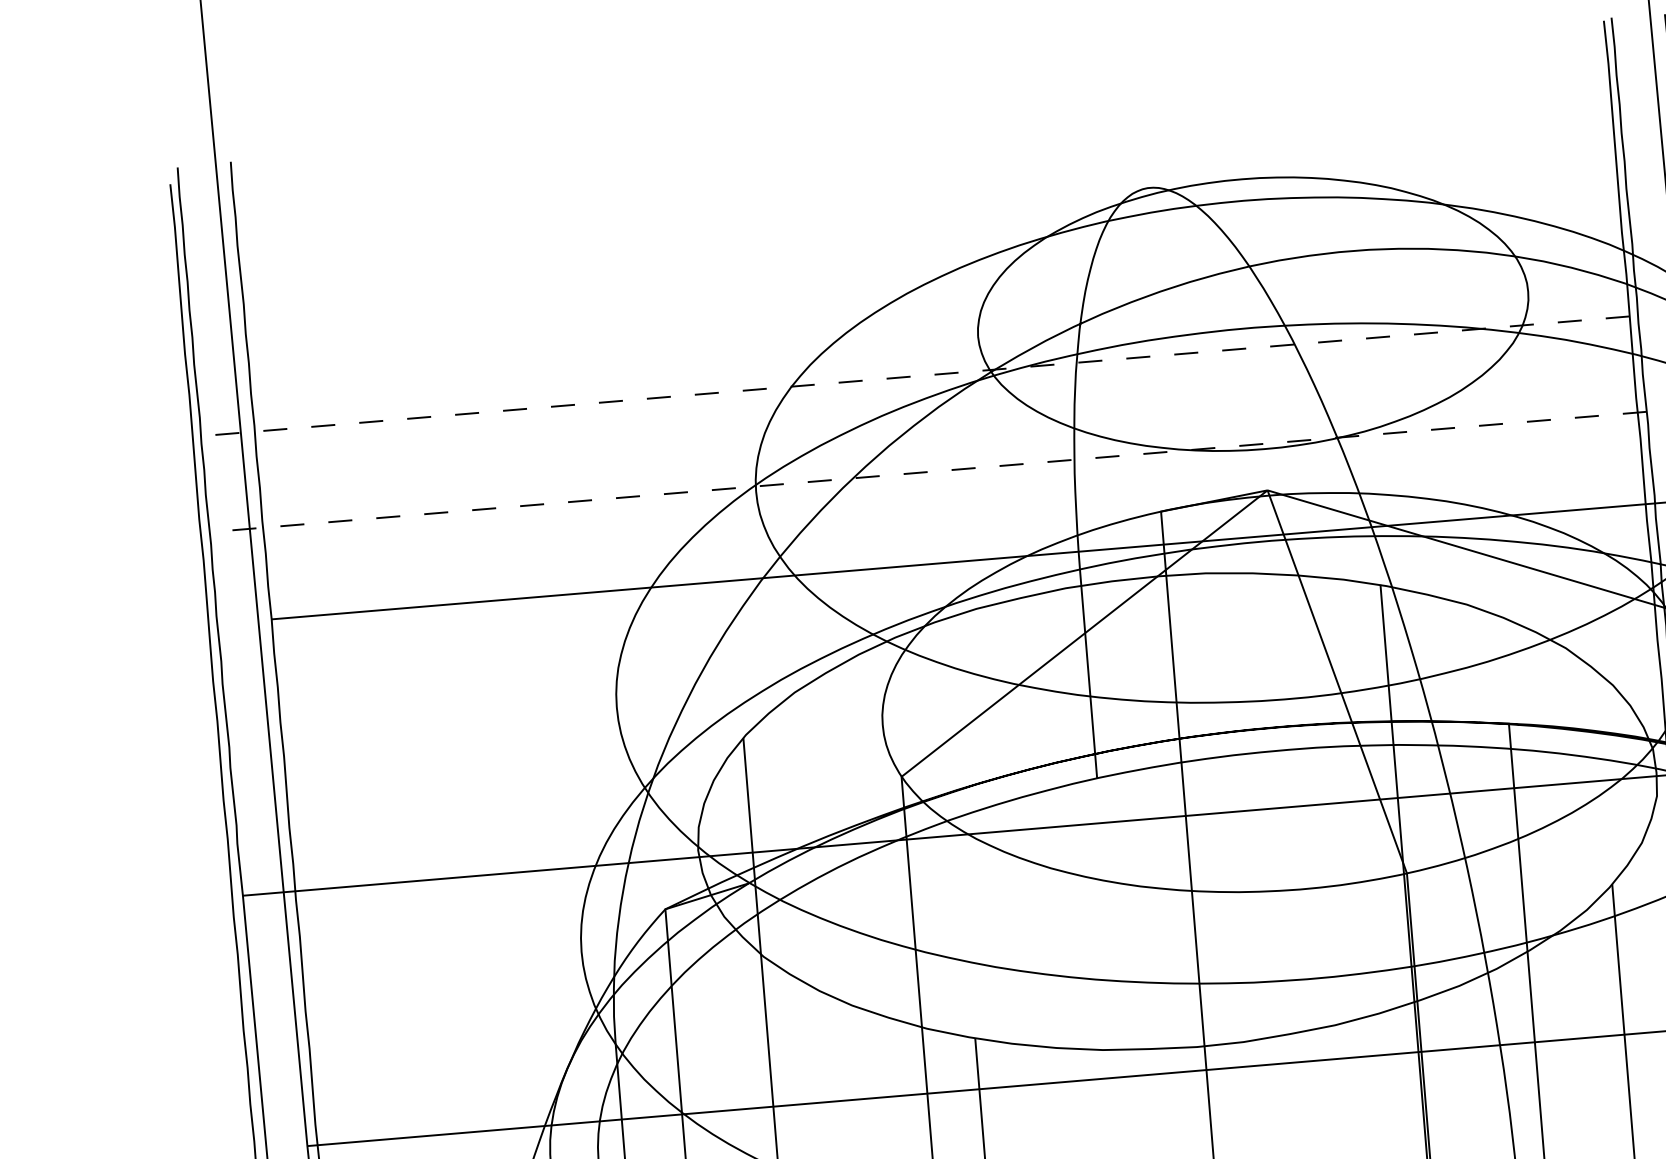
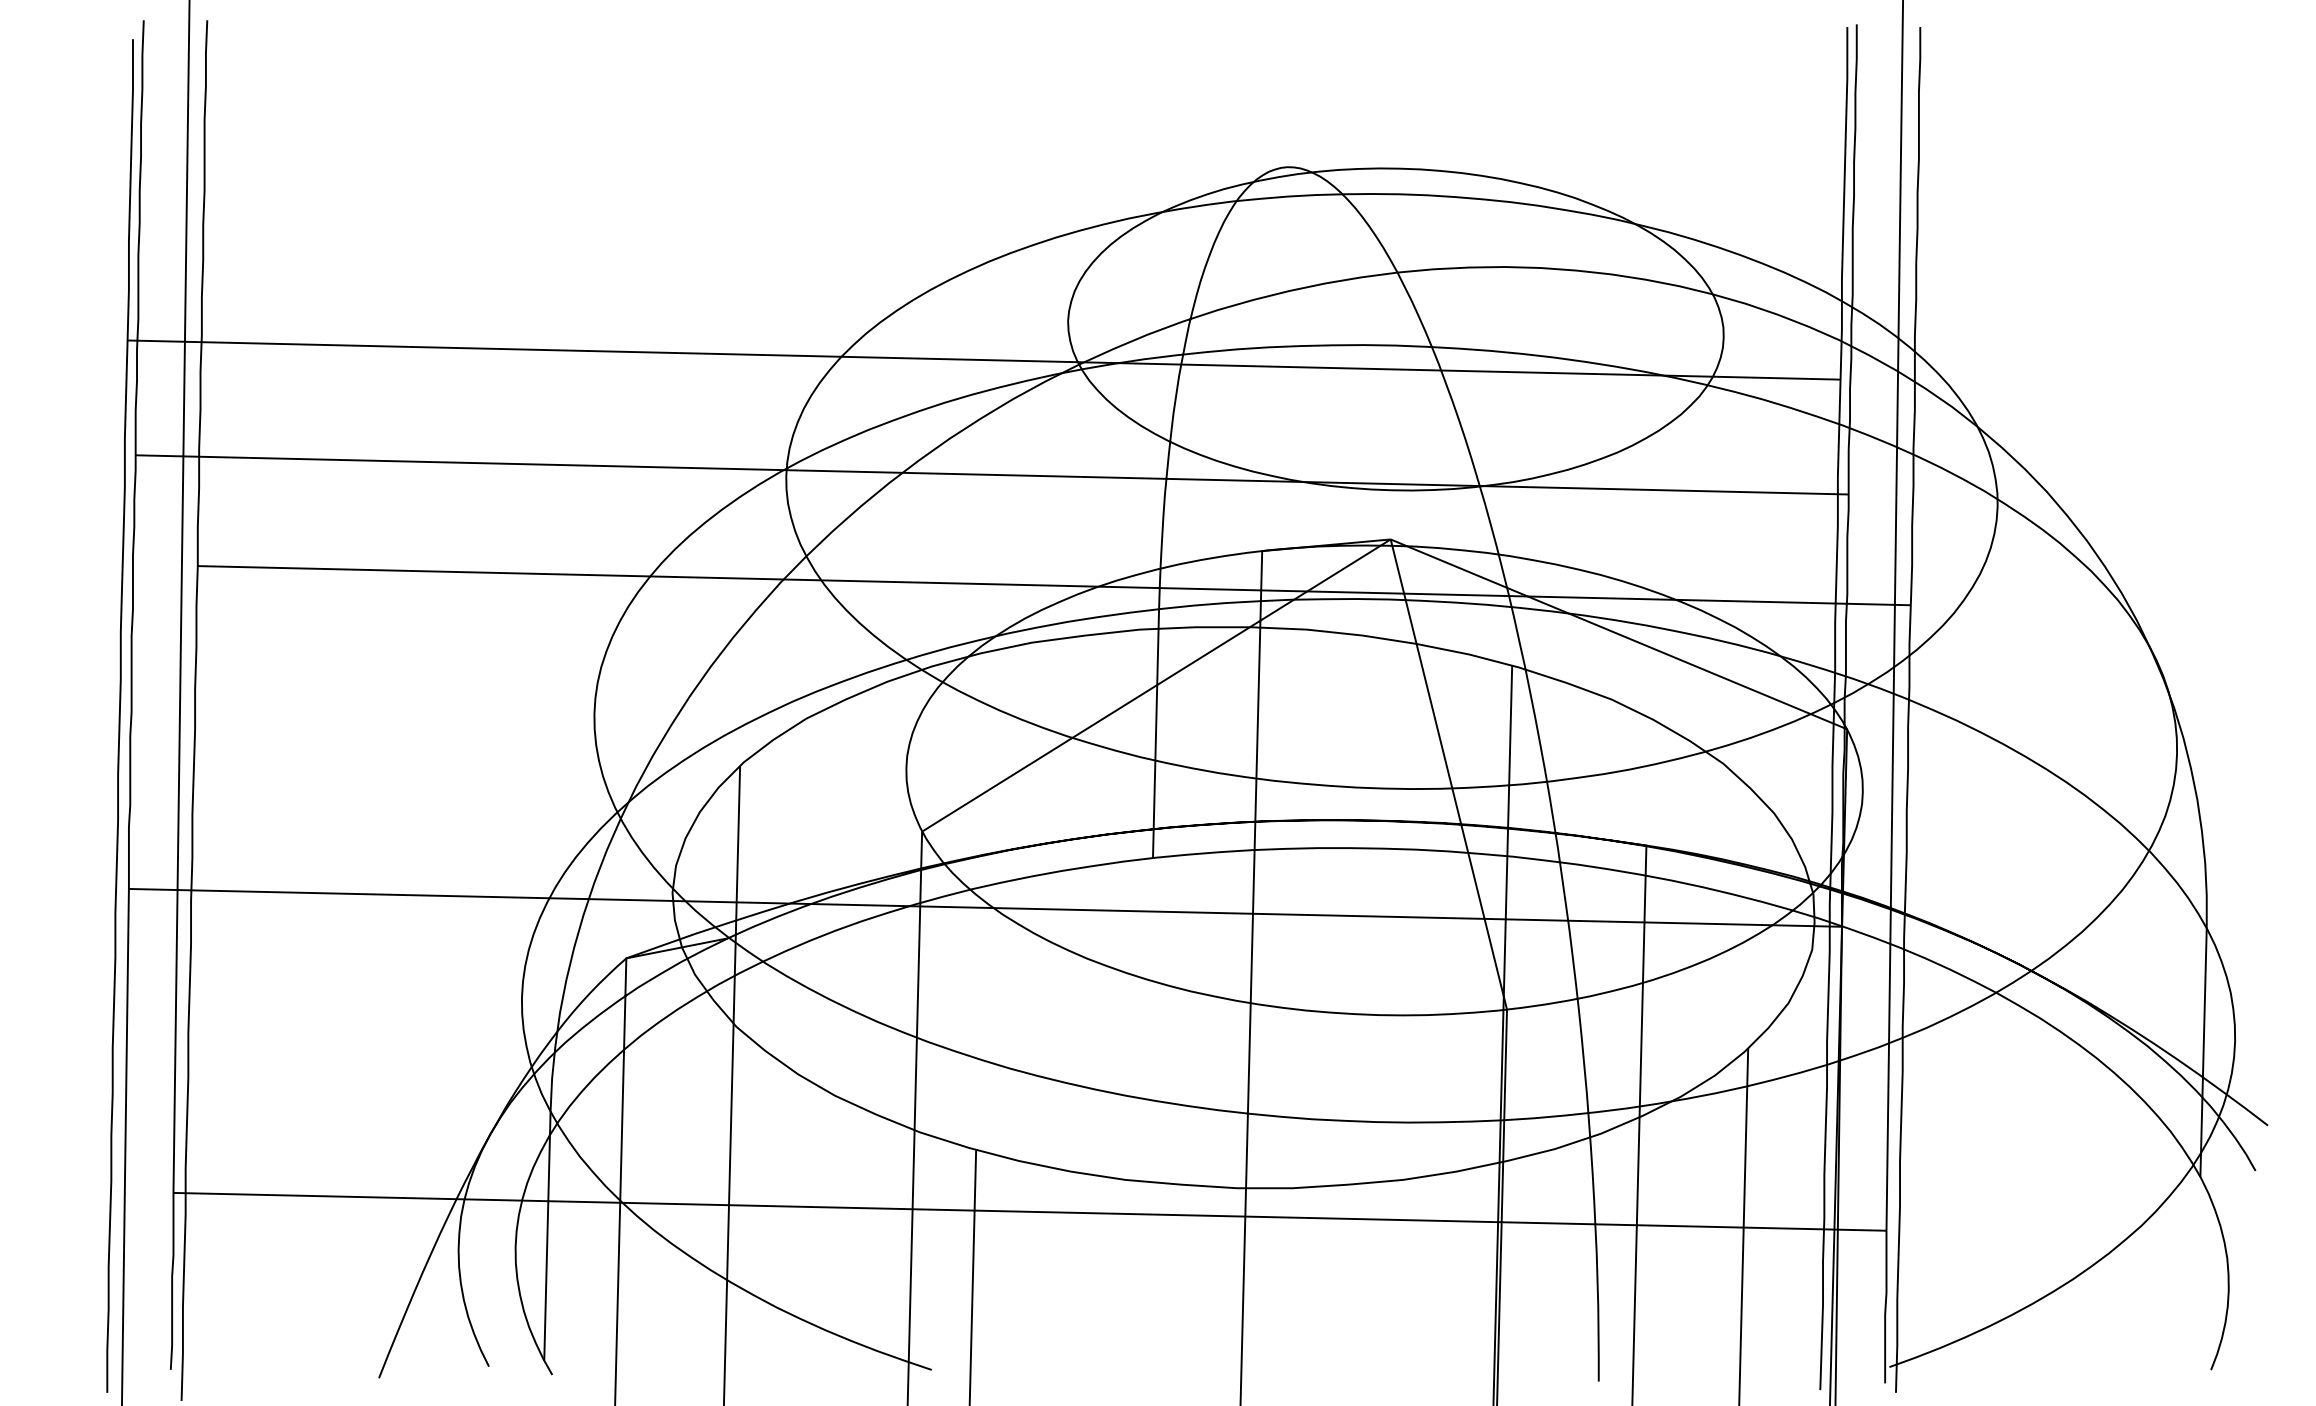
line: (911, 376) -> (984, 360), dashed -> solid
line: (928, 471) -> (992, 474), dashed -> solid

